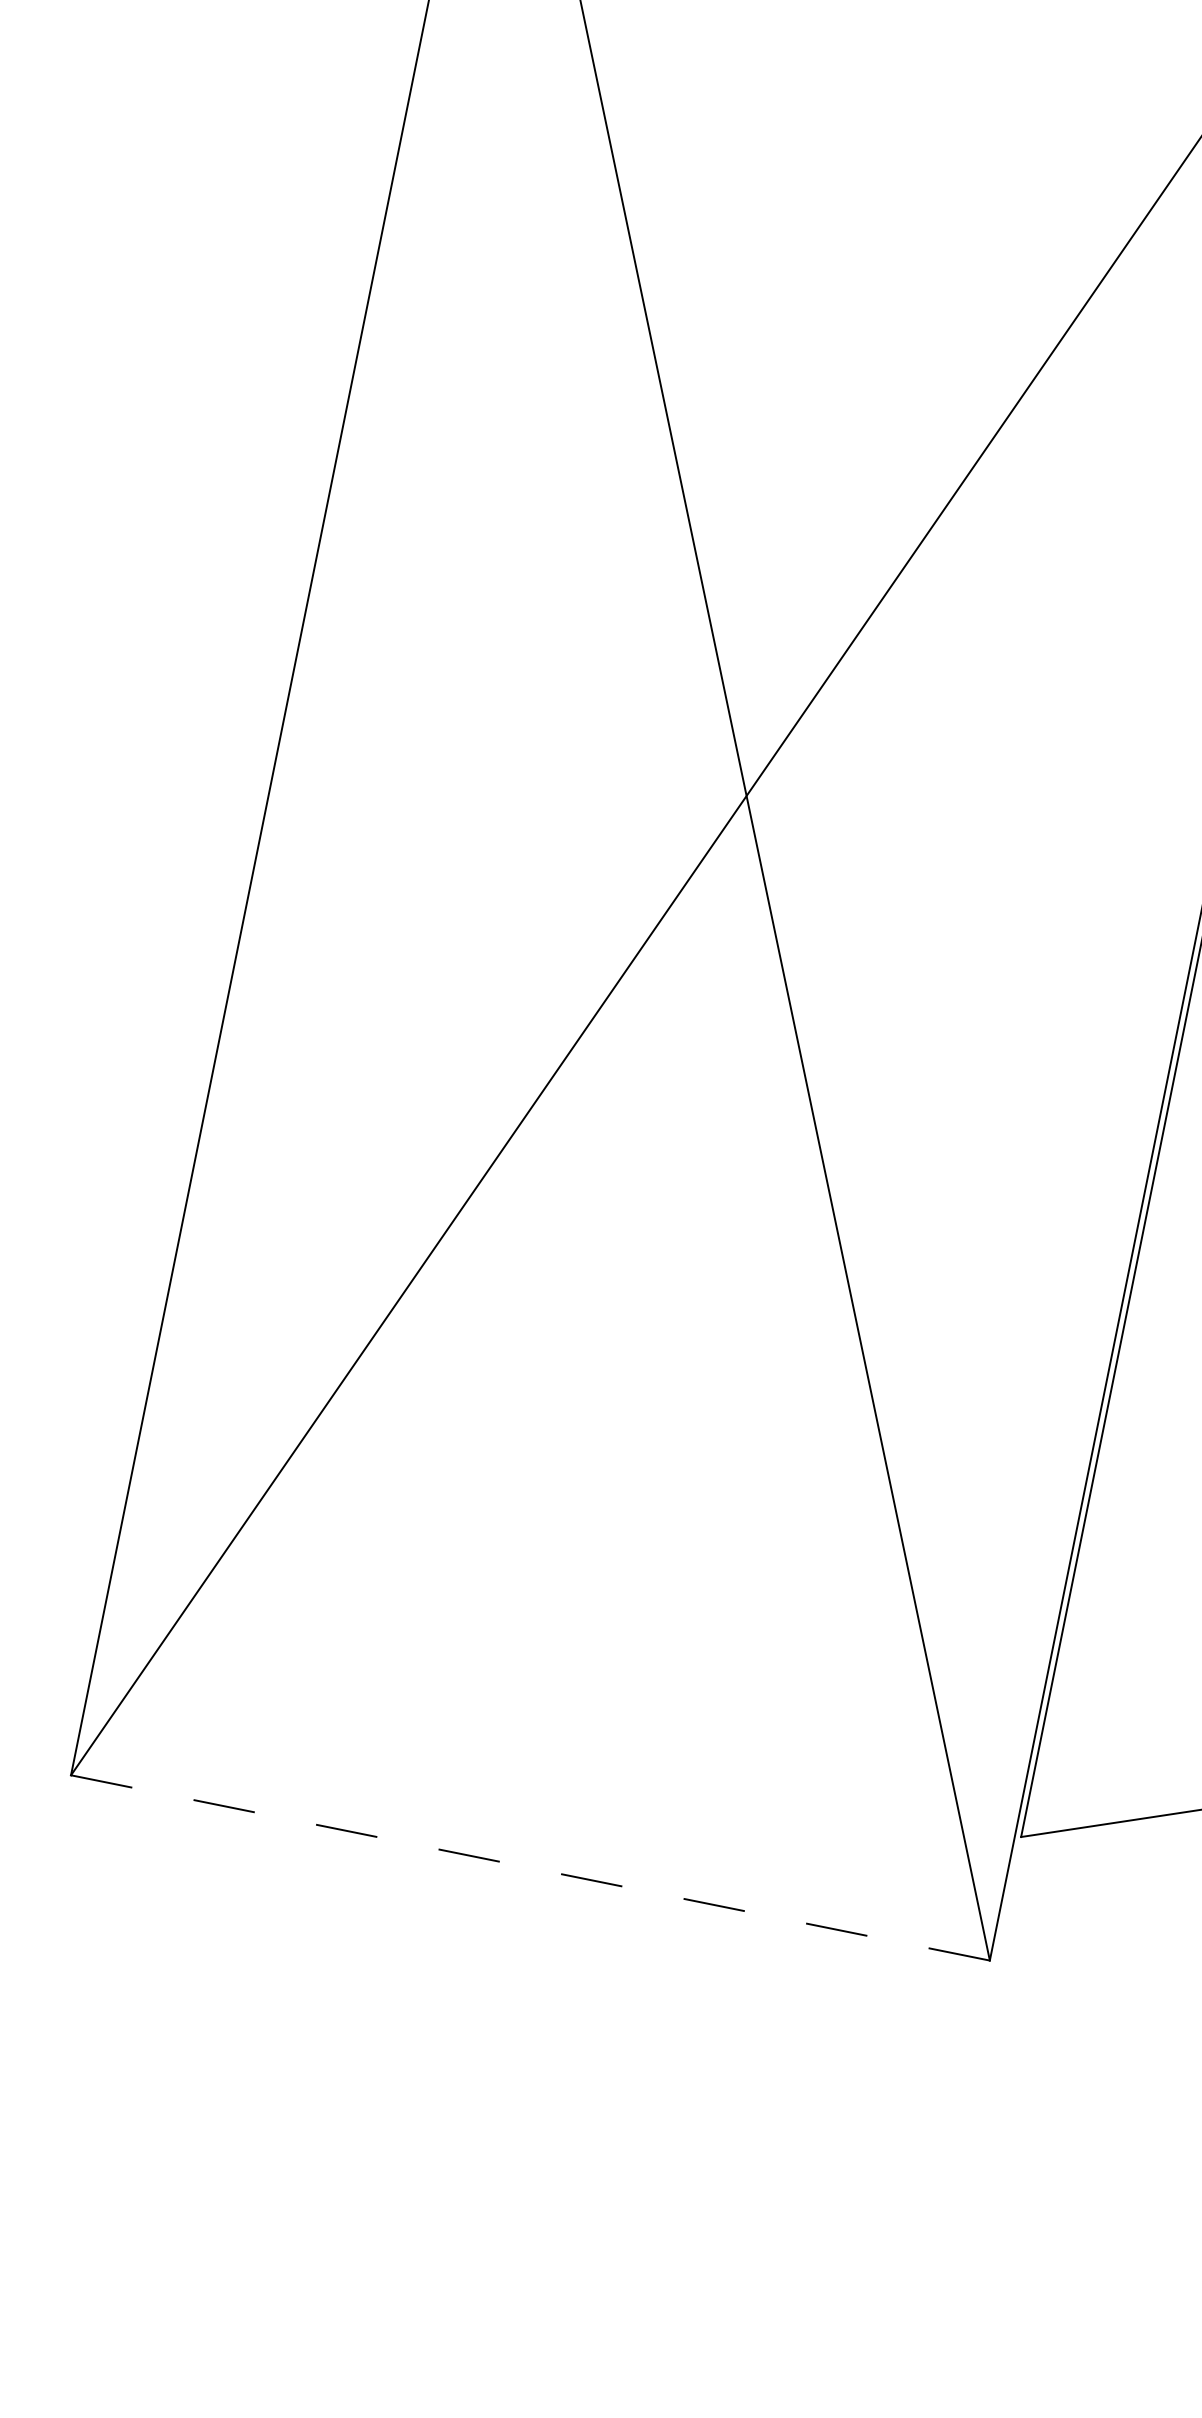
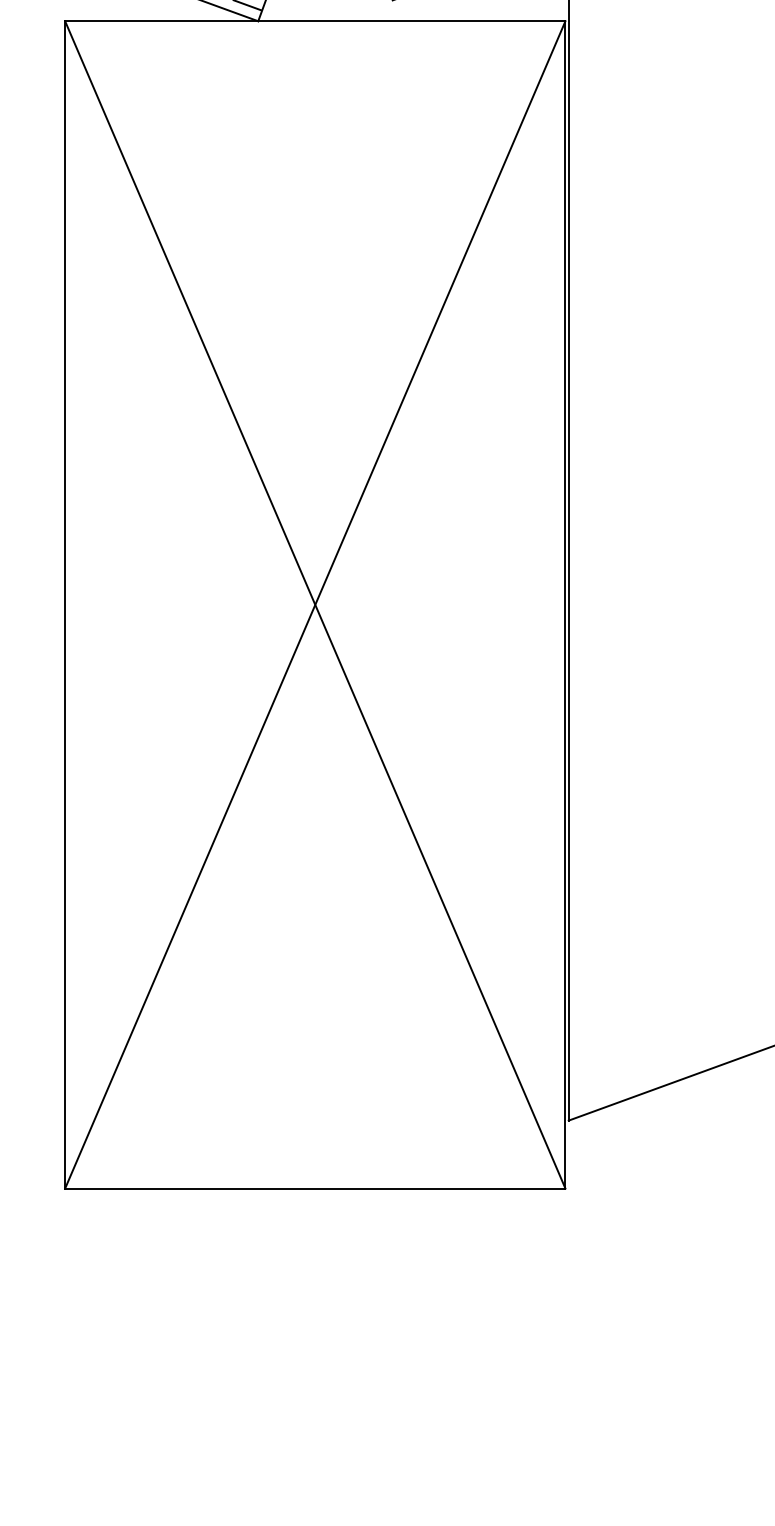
line: (528, 1867) -> (314, 1188), dashed -> solid

